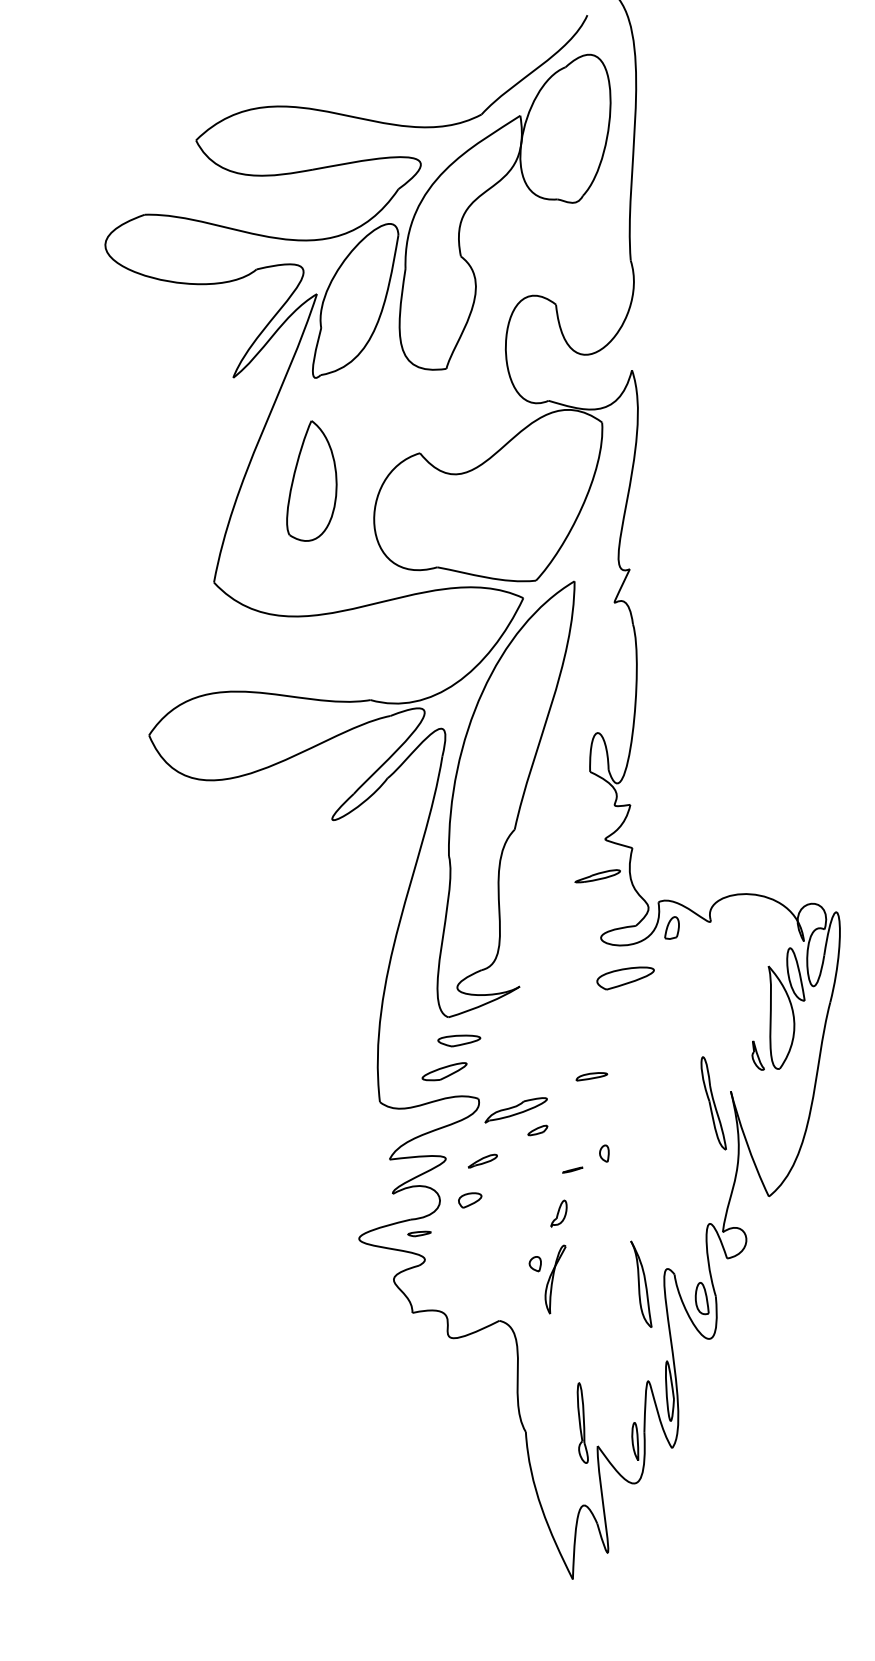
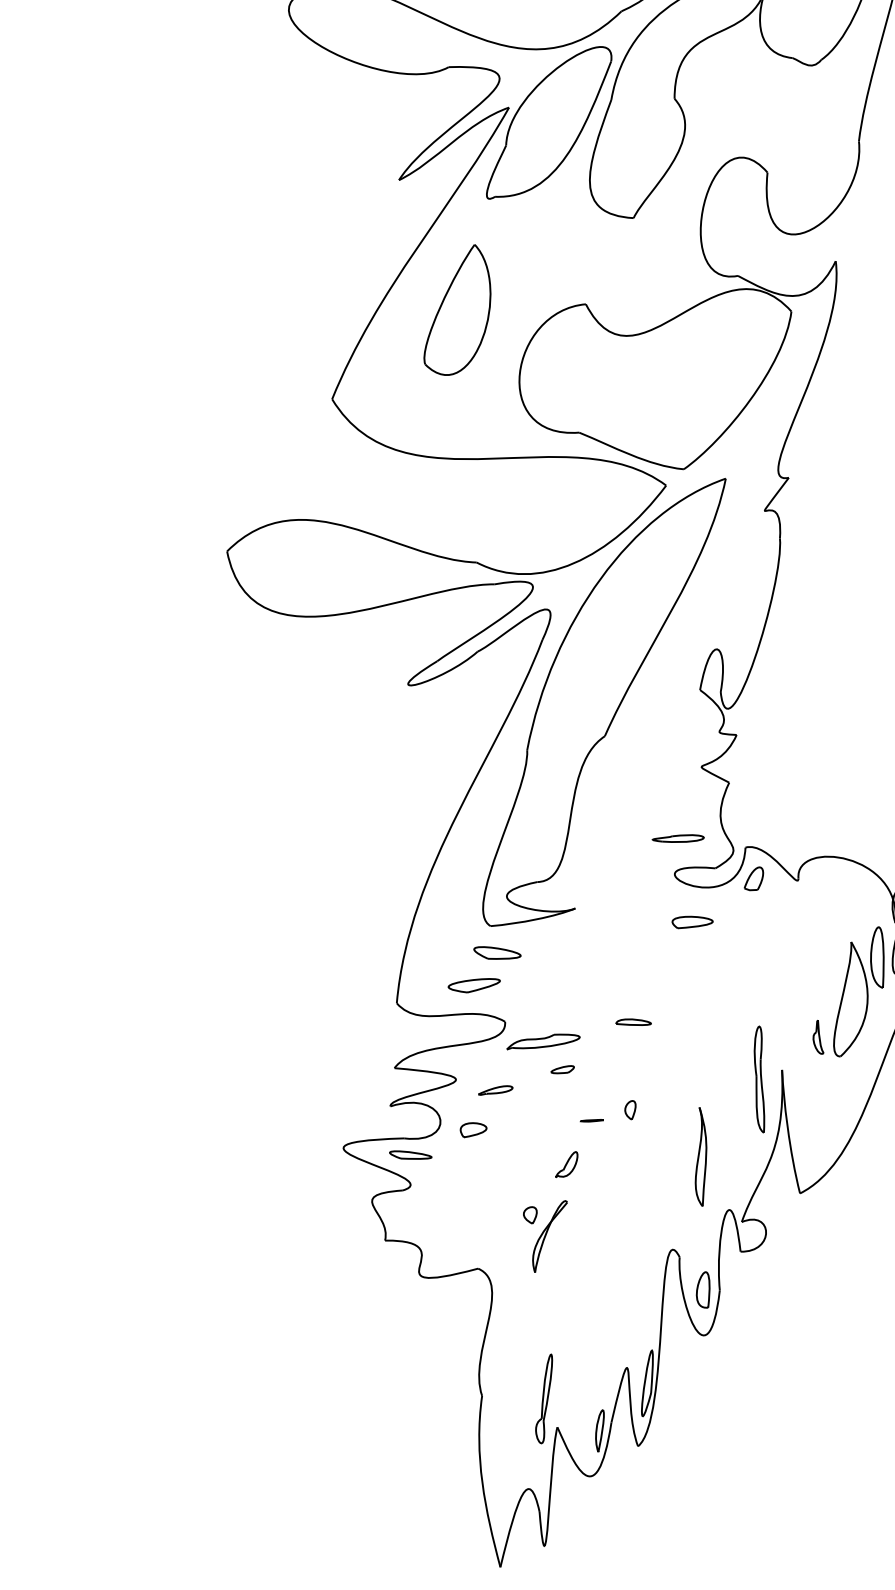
part: (597, 876) -> (678, 838), moved
part: (624, 978) -> (691, 923), size x0.62
part: (419, 1233) -> (410, 1155), size x1.67
part: (641, 1283) -> (701, 1156), moved

